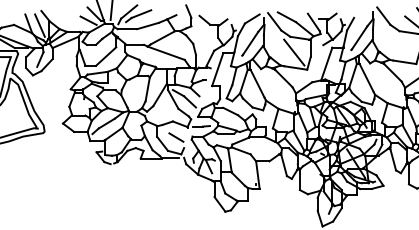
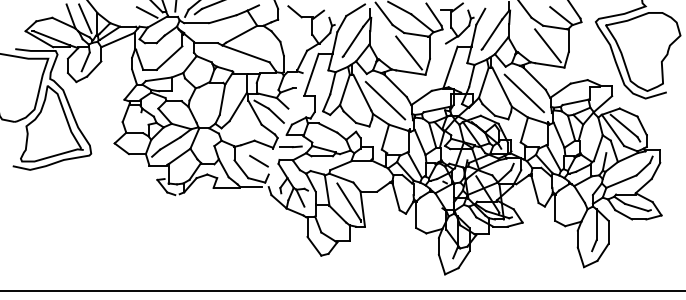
line: (402, 46) -> (547, 45), added
line: (384, 84) -> (523, 93), added
line: (275, 89) -> (385, 100), added
line: (246, 169) -> (348, 201), added

